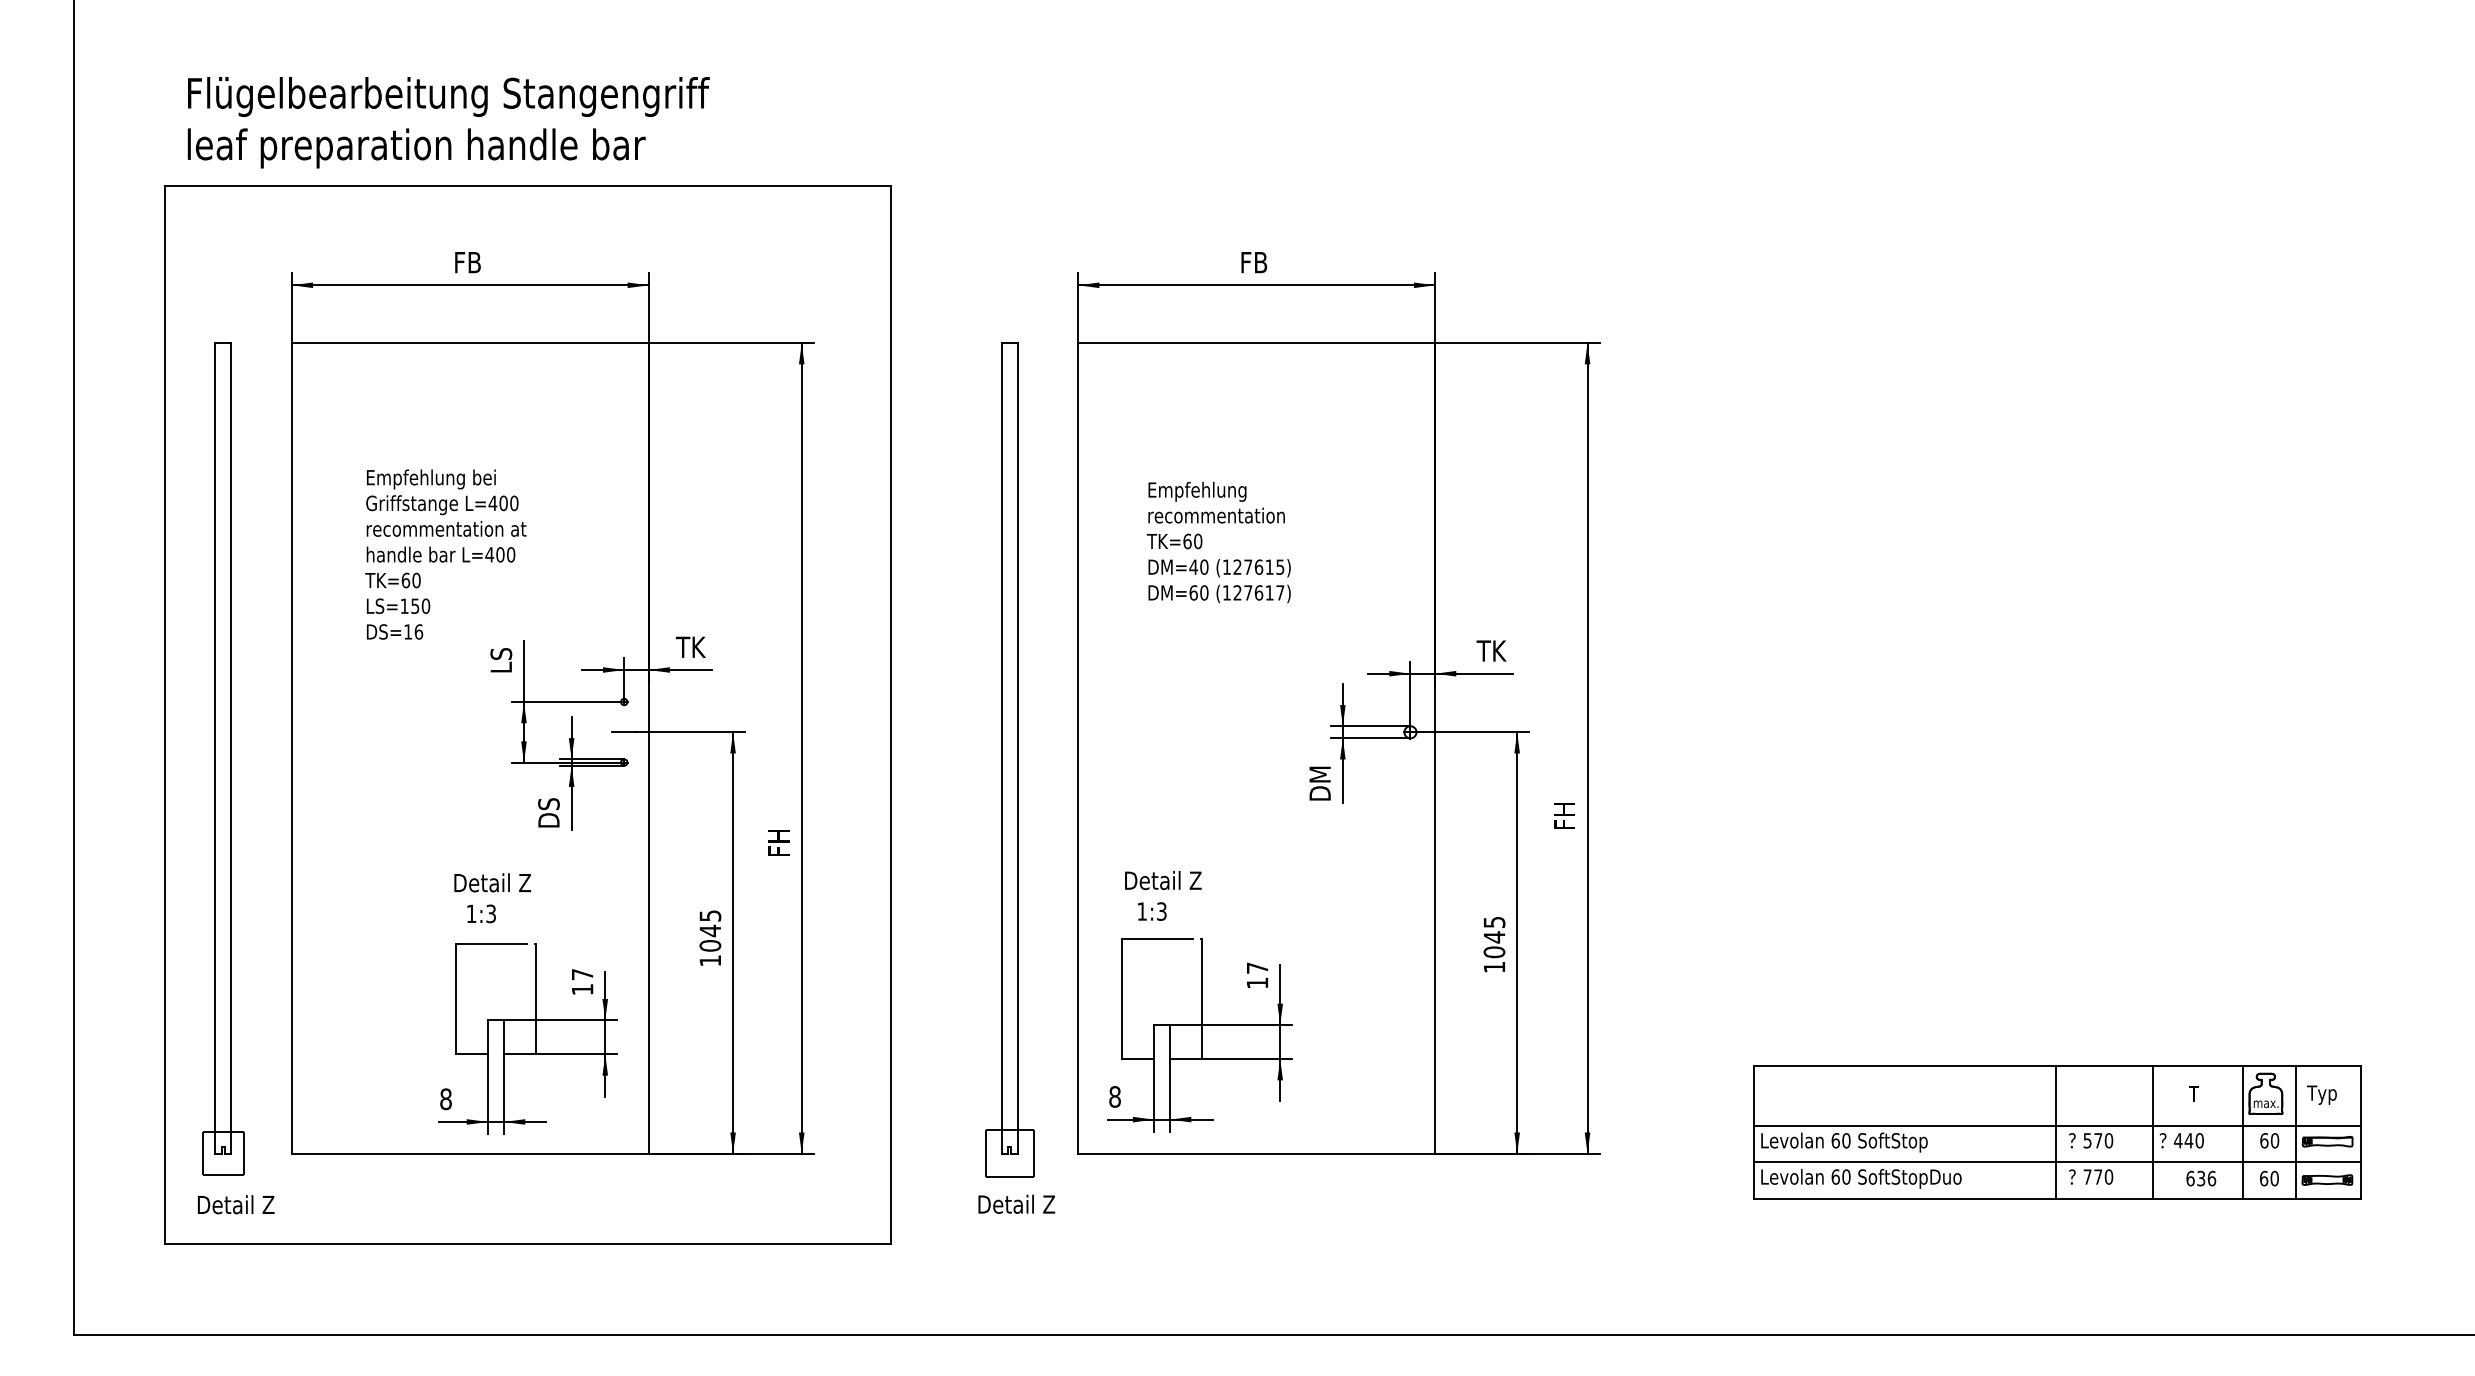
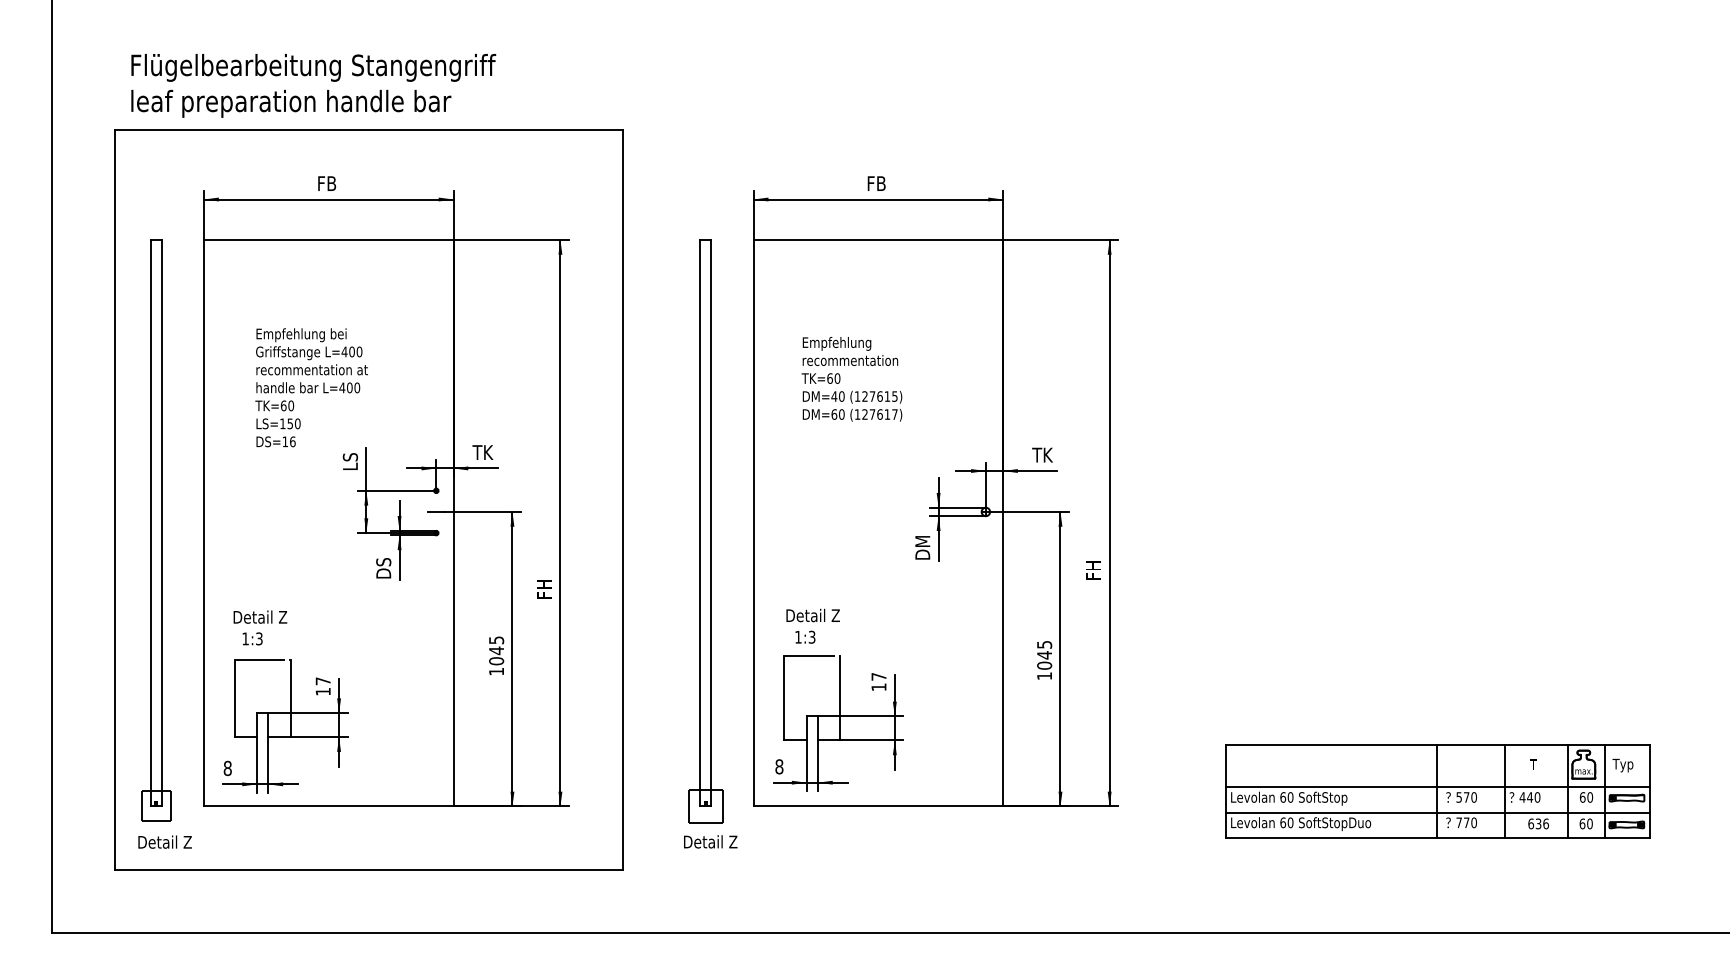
part: (528, 1003) -> (285, 701), moved

